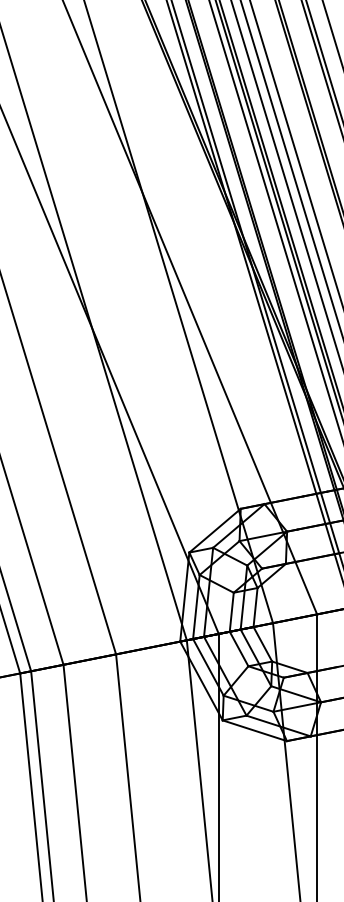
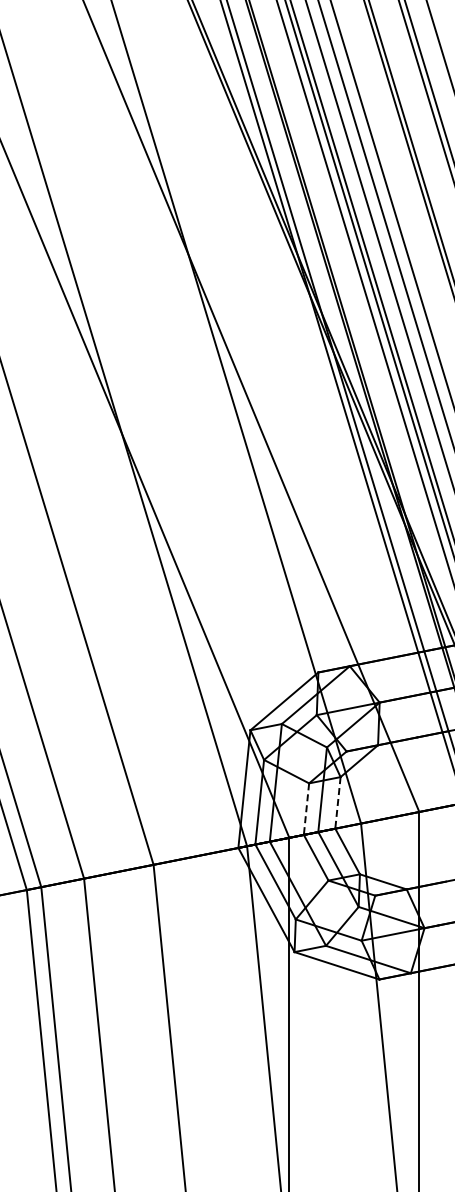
line: (255, 607) -> (337, 802), solid -> dashed
line: (231, 612) -> (306, 809), solid -> dashed

